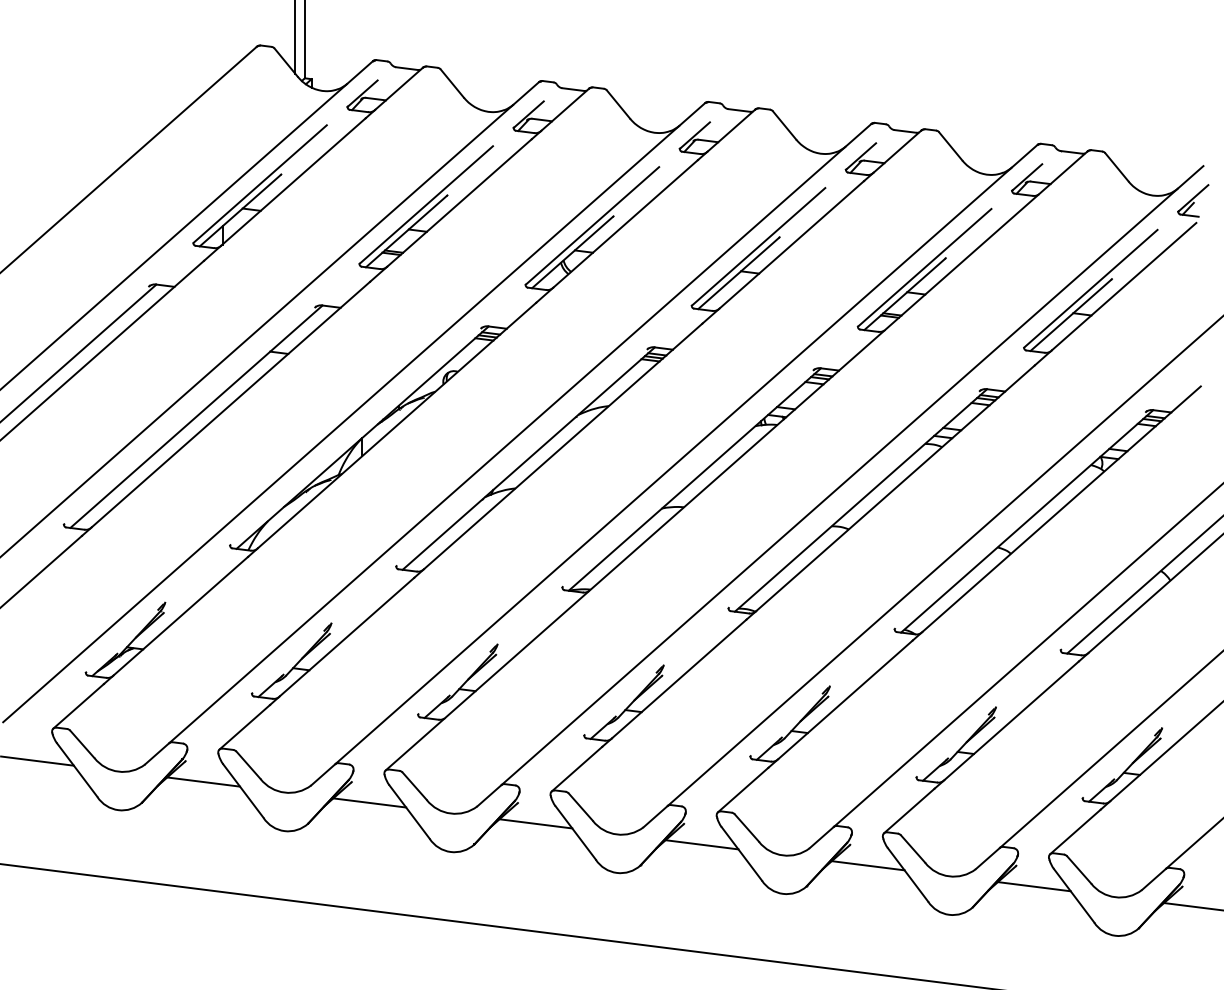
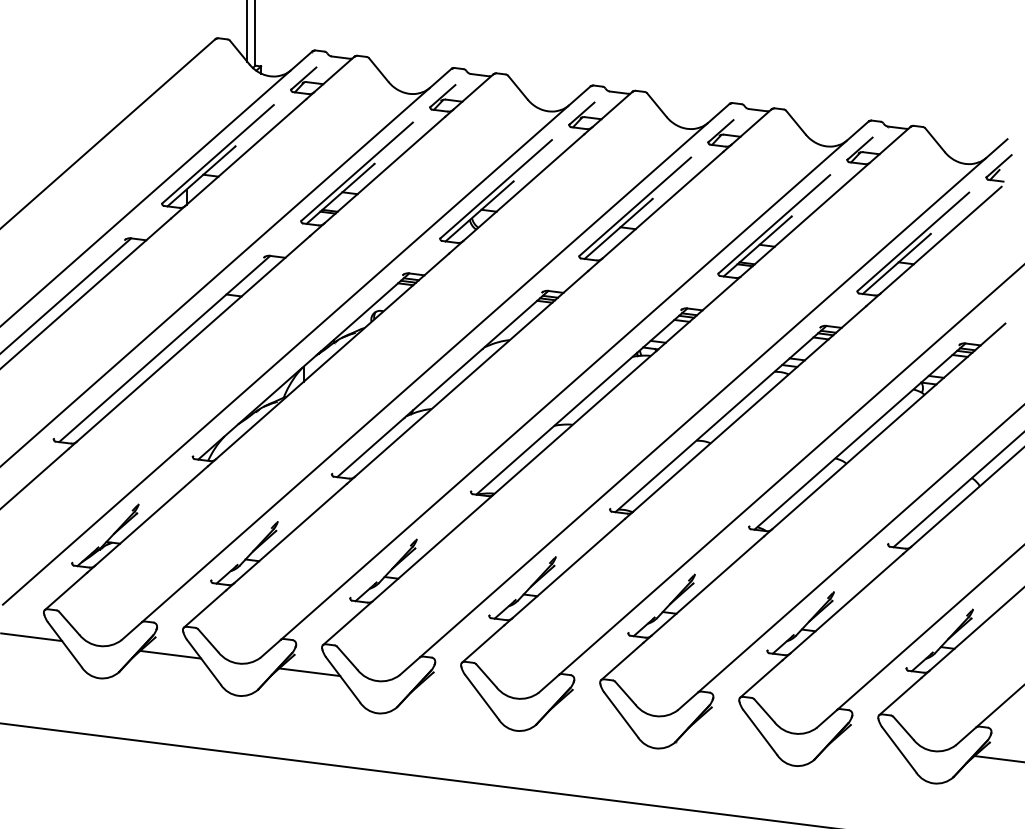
line: (535, 823) -> (448, 689), removed
line: (701, 844) -> (587, 707), removed
line: (867, 865) -> (726, 724), removed
line: (1033, 886) -> (865, 742), removed

